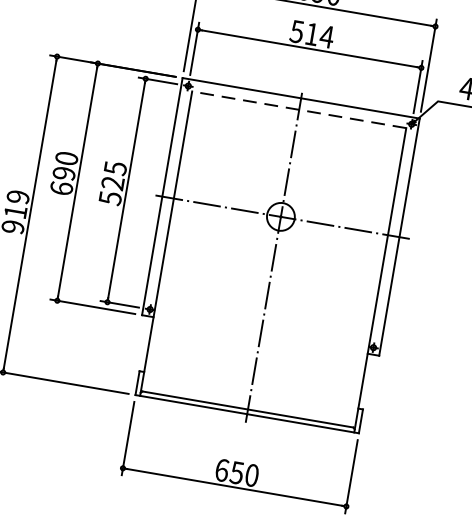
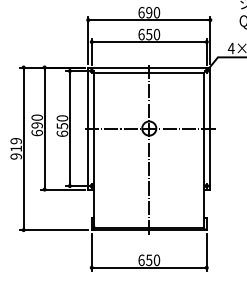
text: (312, 34) -> (149, 34), 514 -> 650
line: (297, 109) -> (148, 73), dashed -> solid
text: (112, 184) -> (62, 126), 525 -> 650

